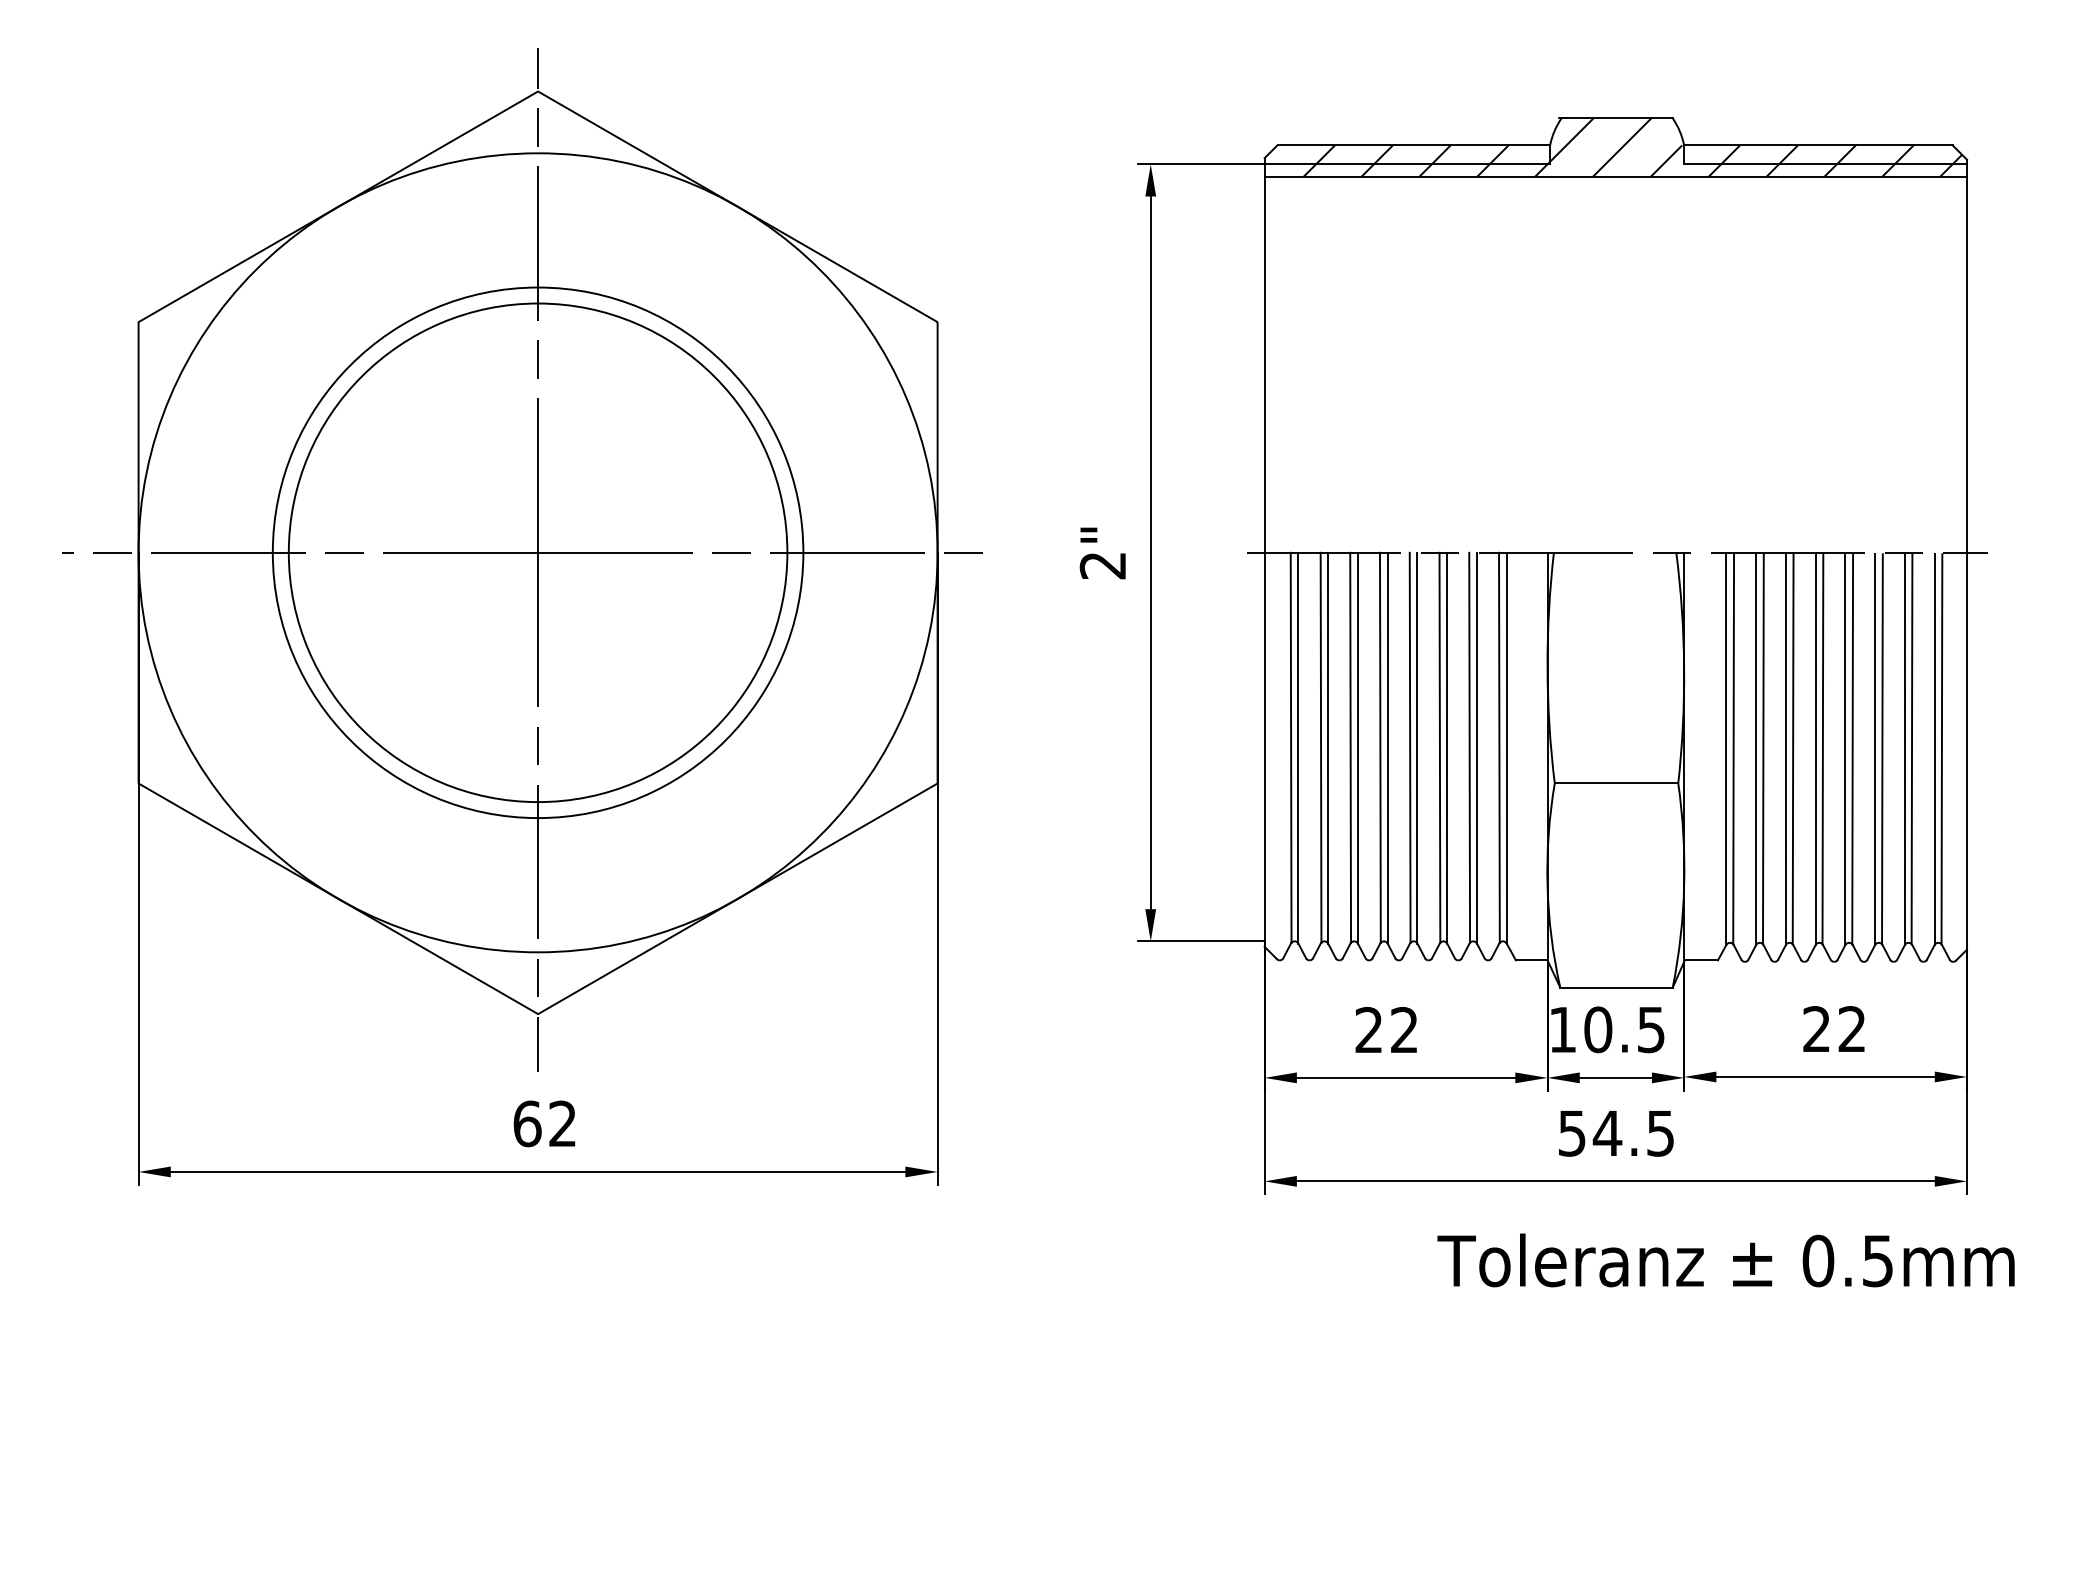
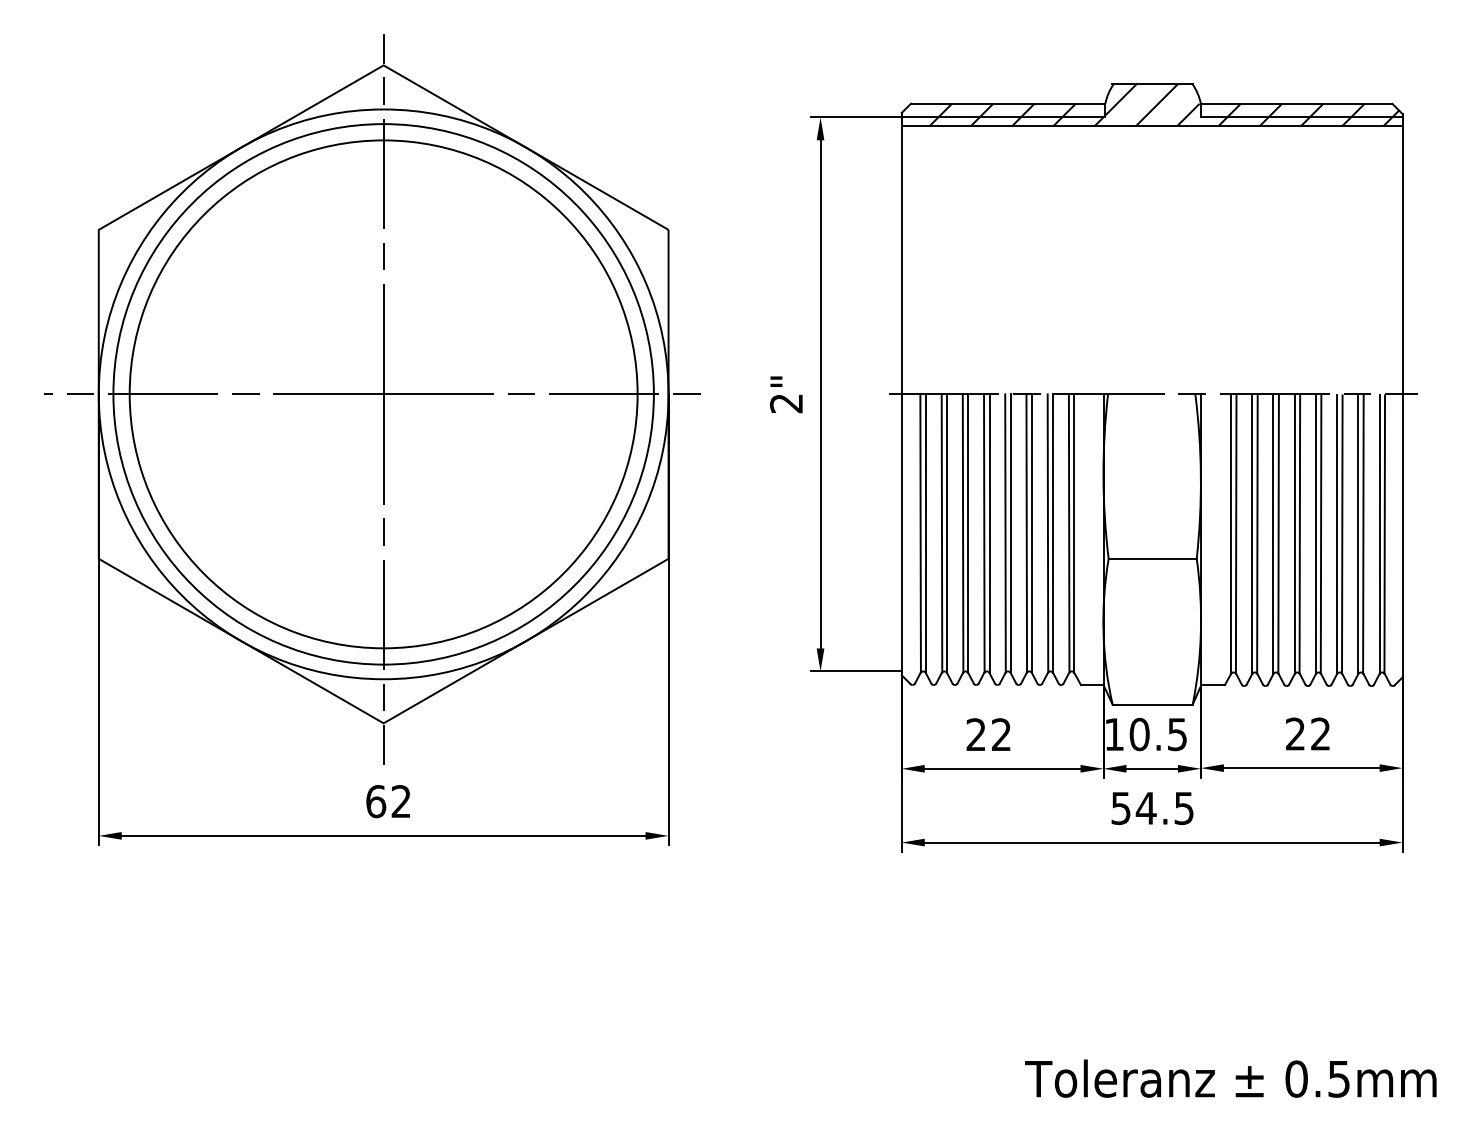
circle: (537, 552) -> (383, 394), size x1.43
circle: (538, 552) -> (383, 394), size x1.43
text: (1725, 1260) -> (1230, 1078), moved

